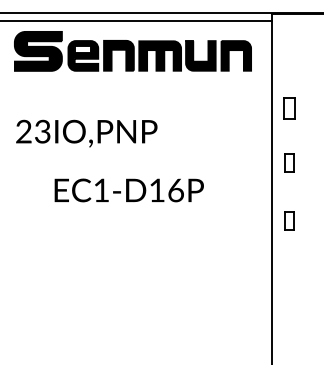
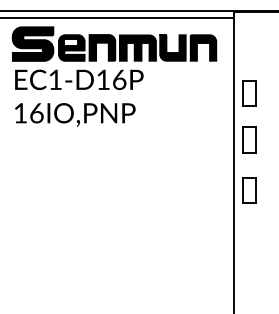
part: (289, 108) -> (249, 93), size x1.43
text: (33, 131) -> (28, 113), 23IO,PNP -> 16IO,PNP
part: (289, 162) -> (249, 139), size x1.67
text: (129, 190) -> (79, 79), moved
part: (289, 221) -> (249, 190), size x1.67

